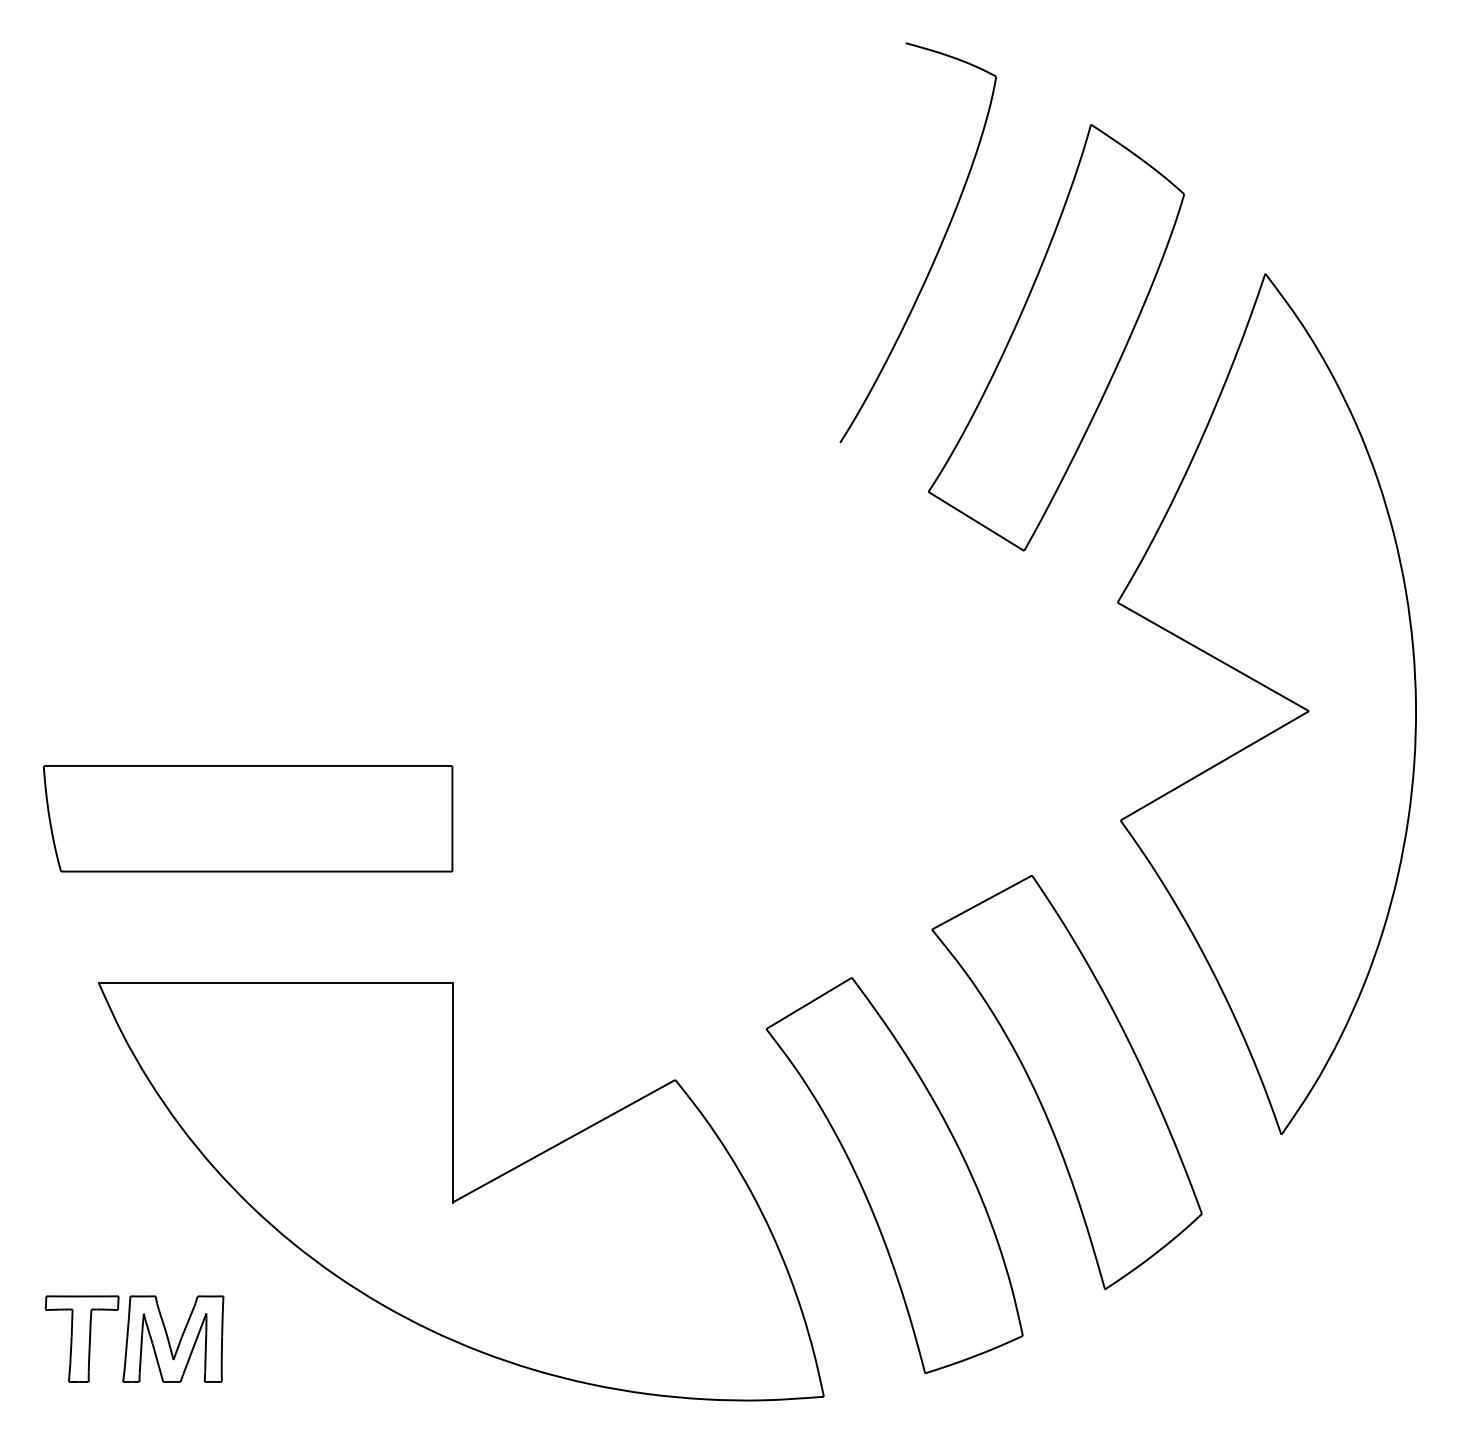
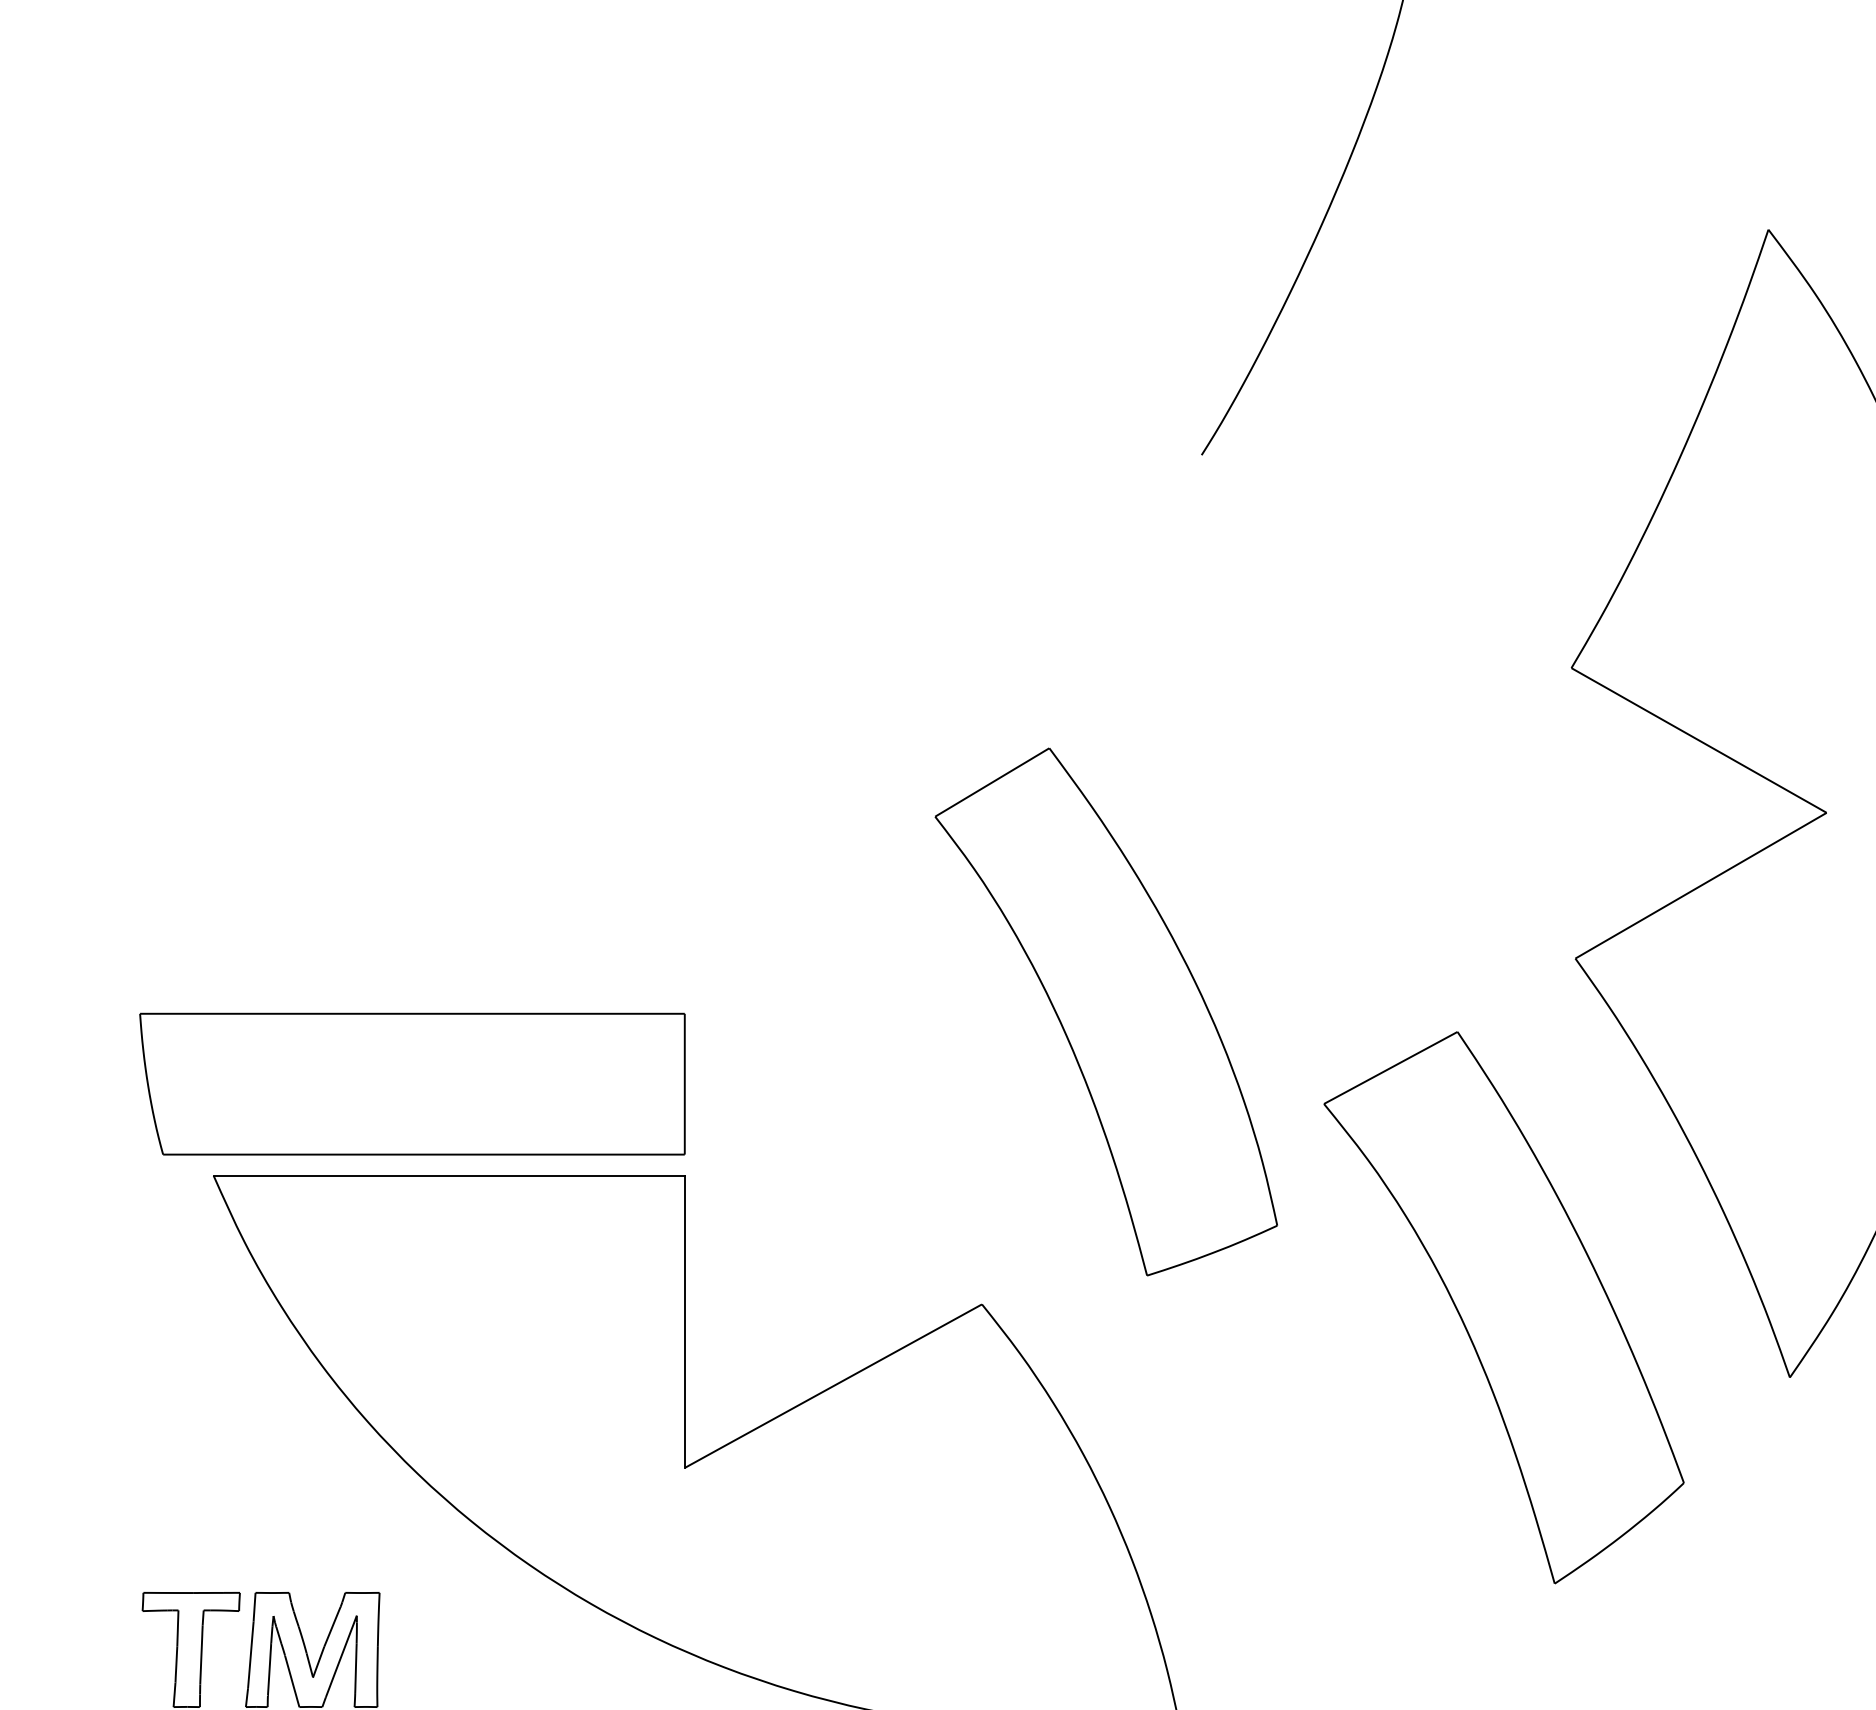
part: (1056, 337) -> (1490, 314), removed
part: (247, 818) -> (411, 1083), moved
part: (894, 1175) -> (1106, 1011), moved

